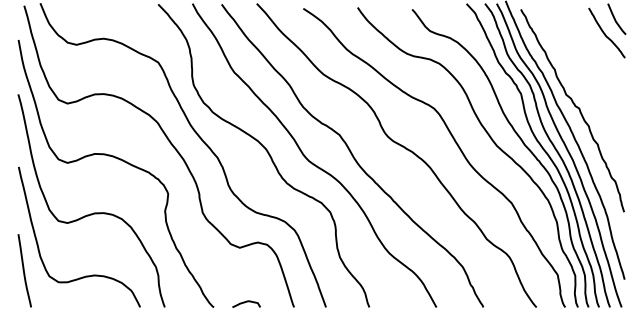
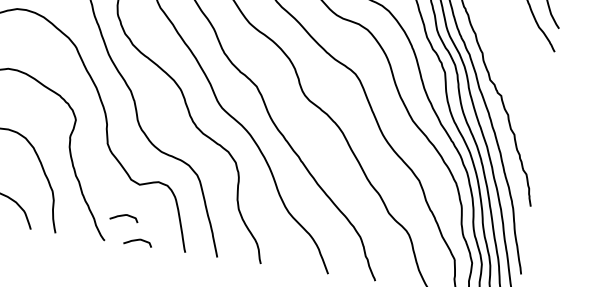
curve: (229, 280) -> (124, 215), added

